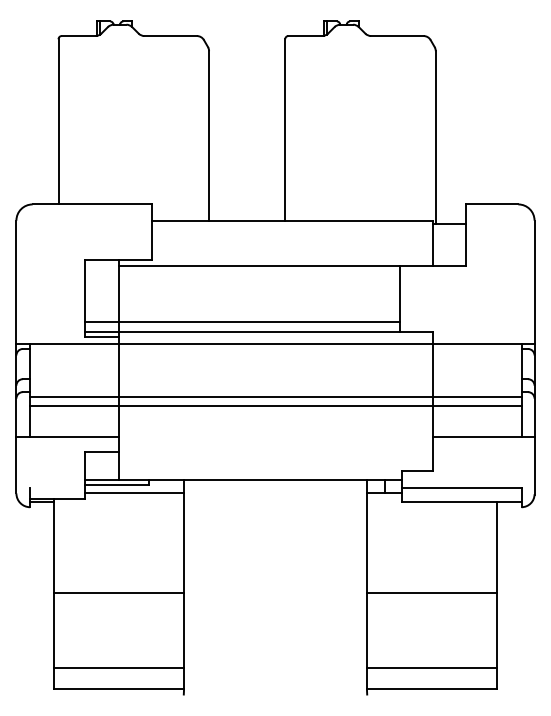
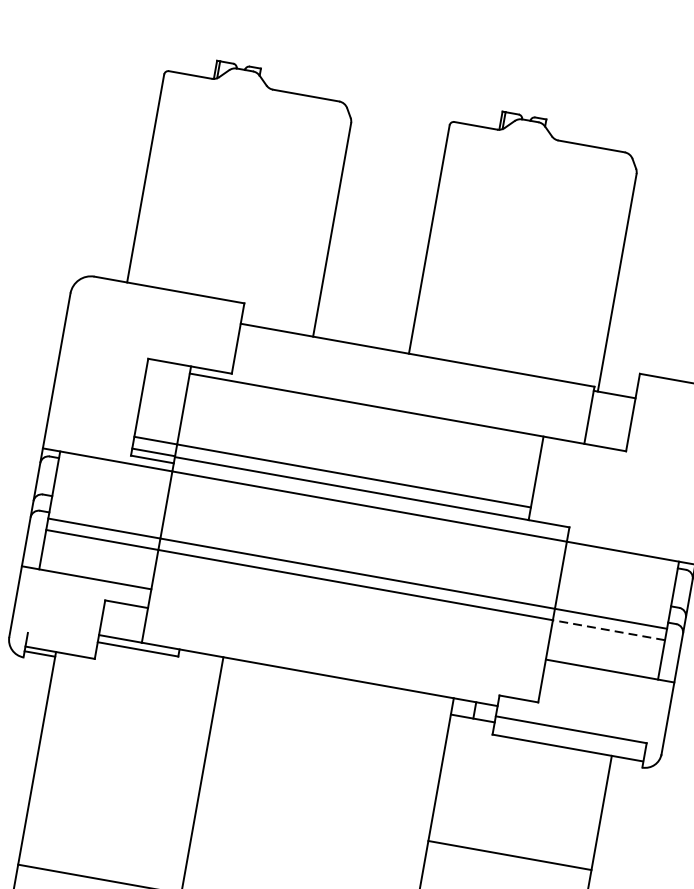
line: (477, 406) -> (609, 630), solid -> dashed
line: (134, 492) -> (158, 662), removed
line: (119, 593) -> (116, 786), removed

